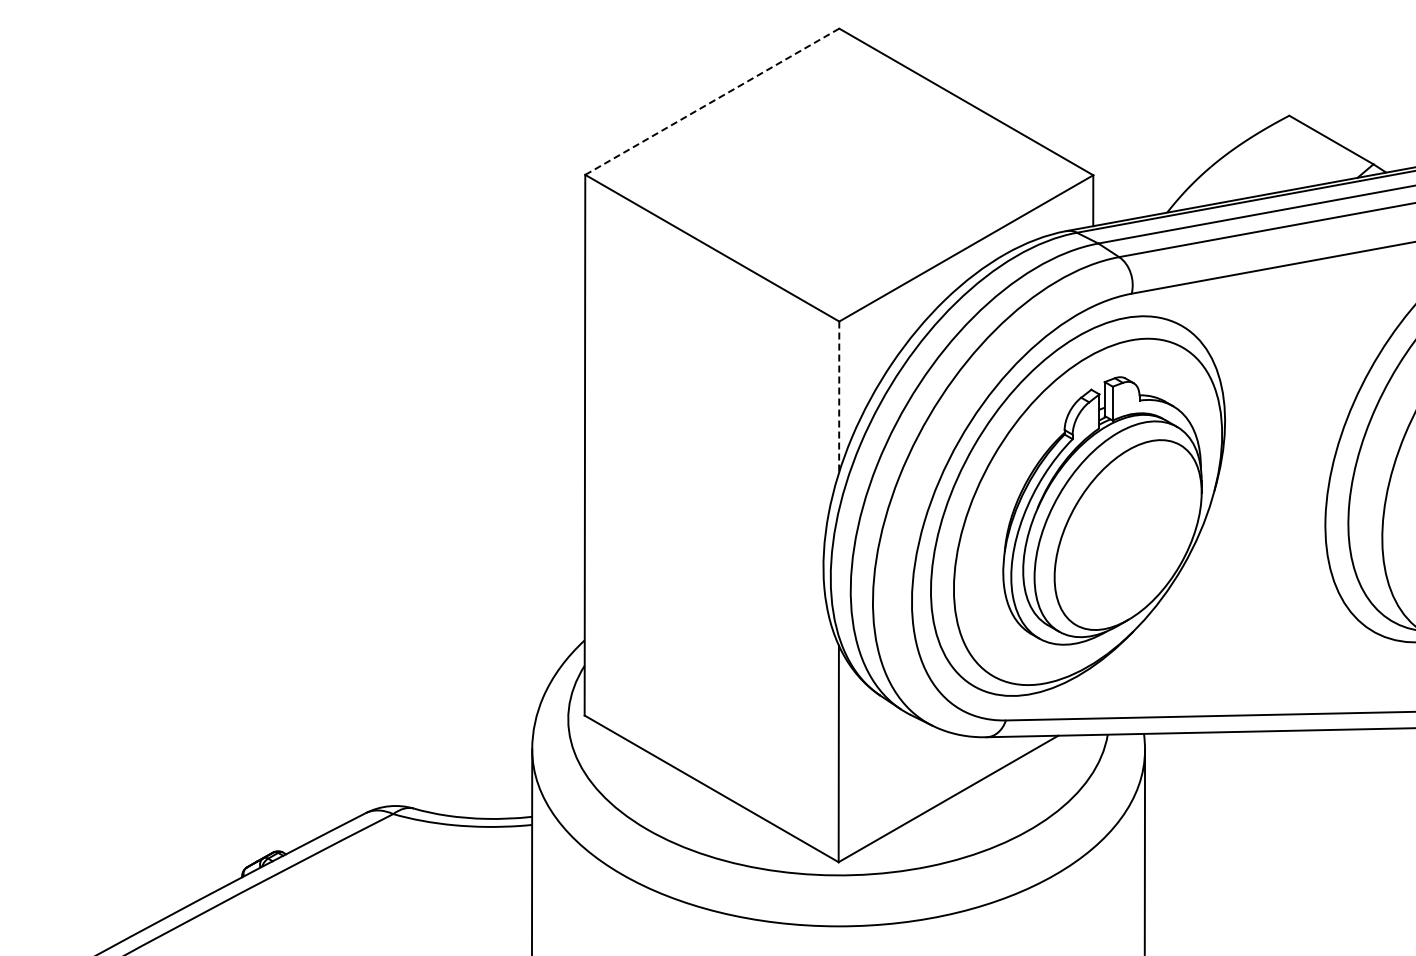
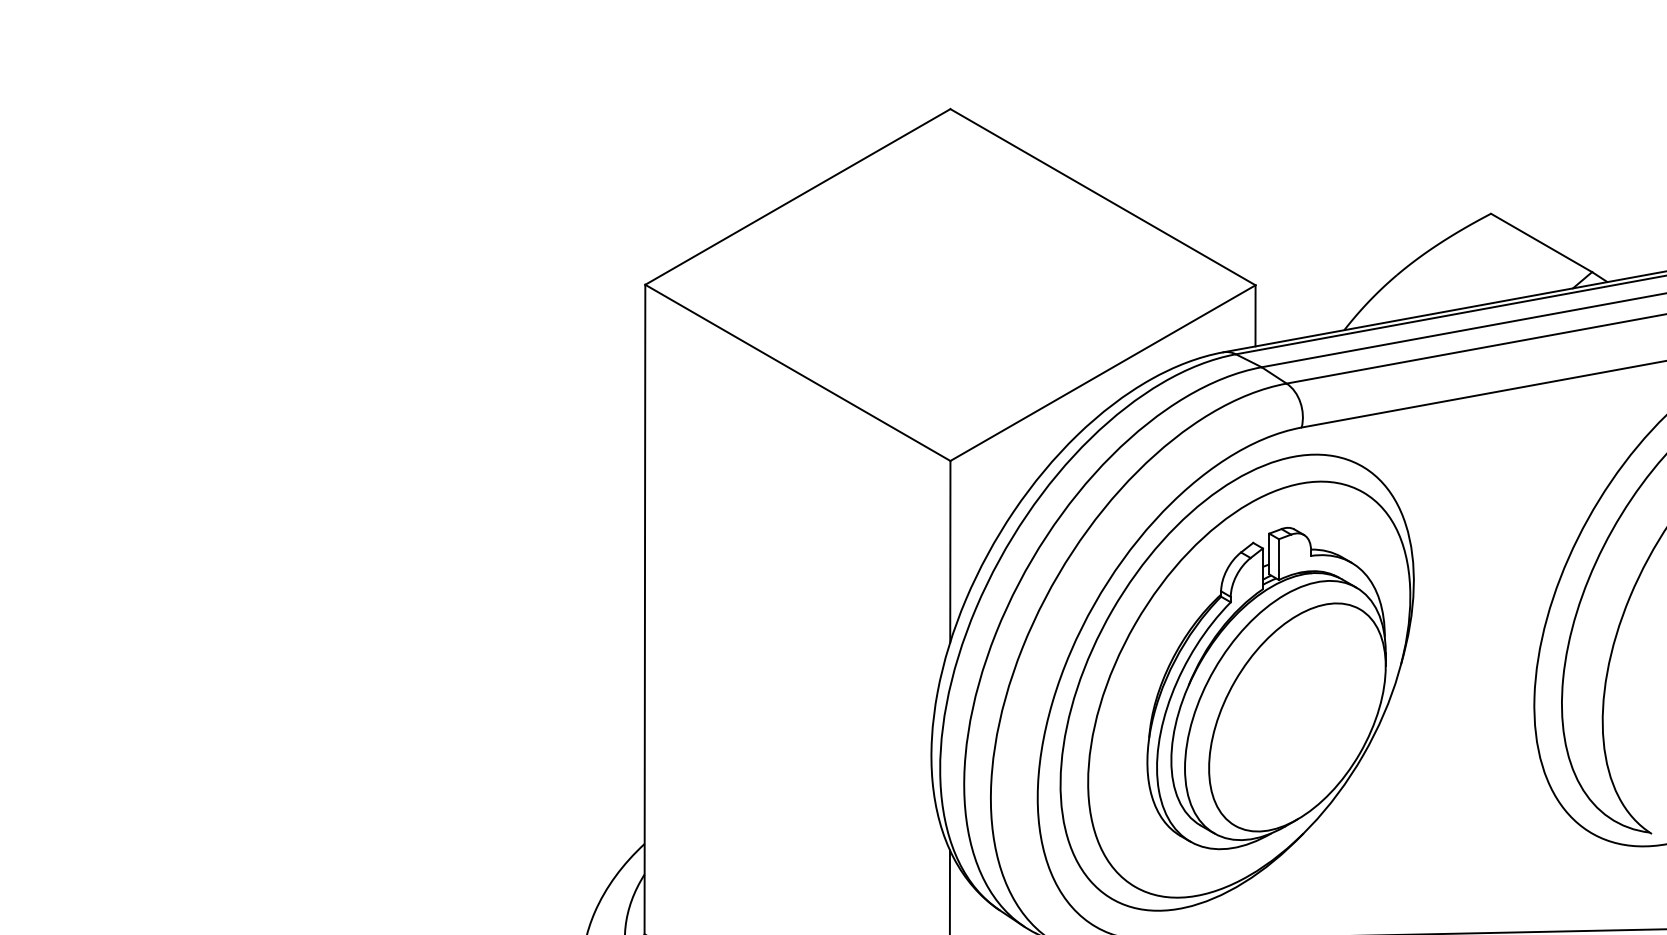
line: (712, 101) -> (798, 196), dashed -> solid
line: (839, 397) -> (950, 552), dashed -> solid

